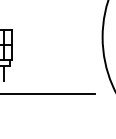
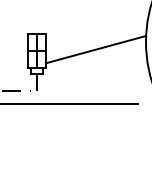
line: (56, 43) -> (95, 49), added

